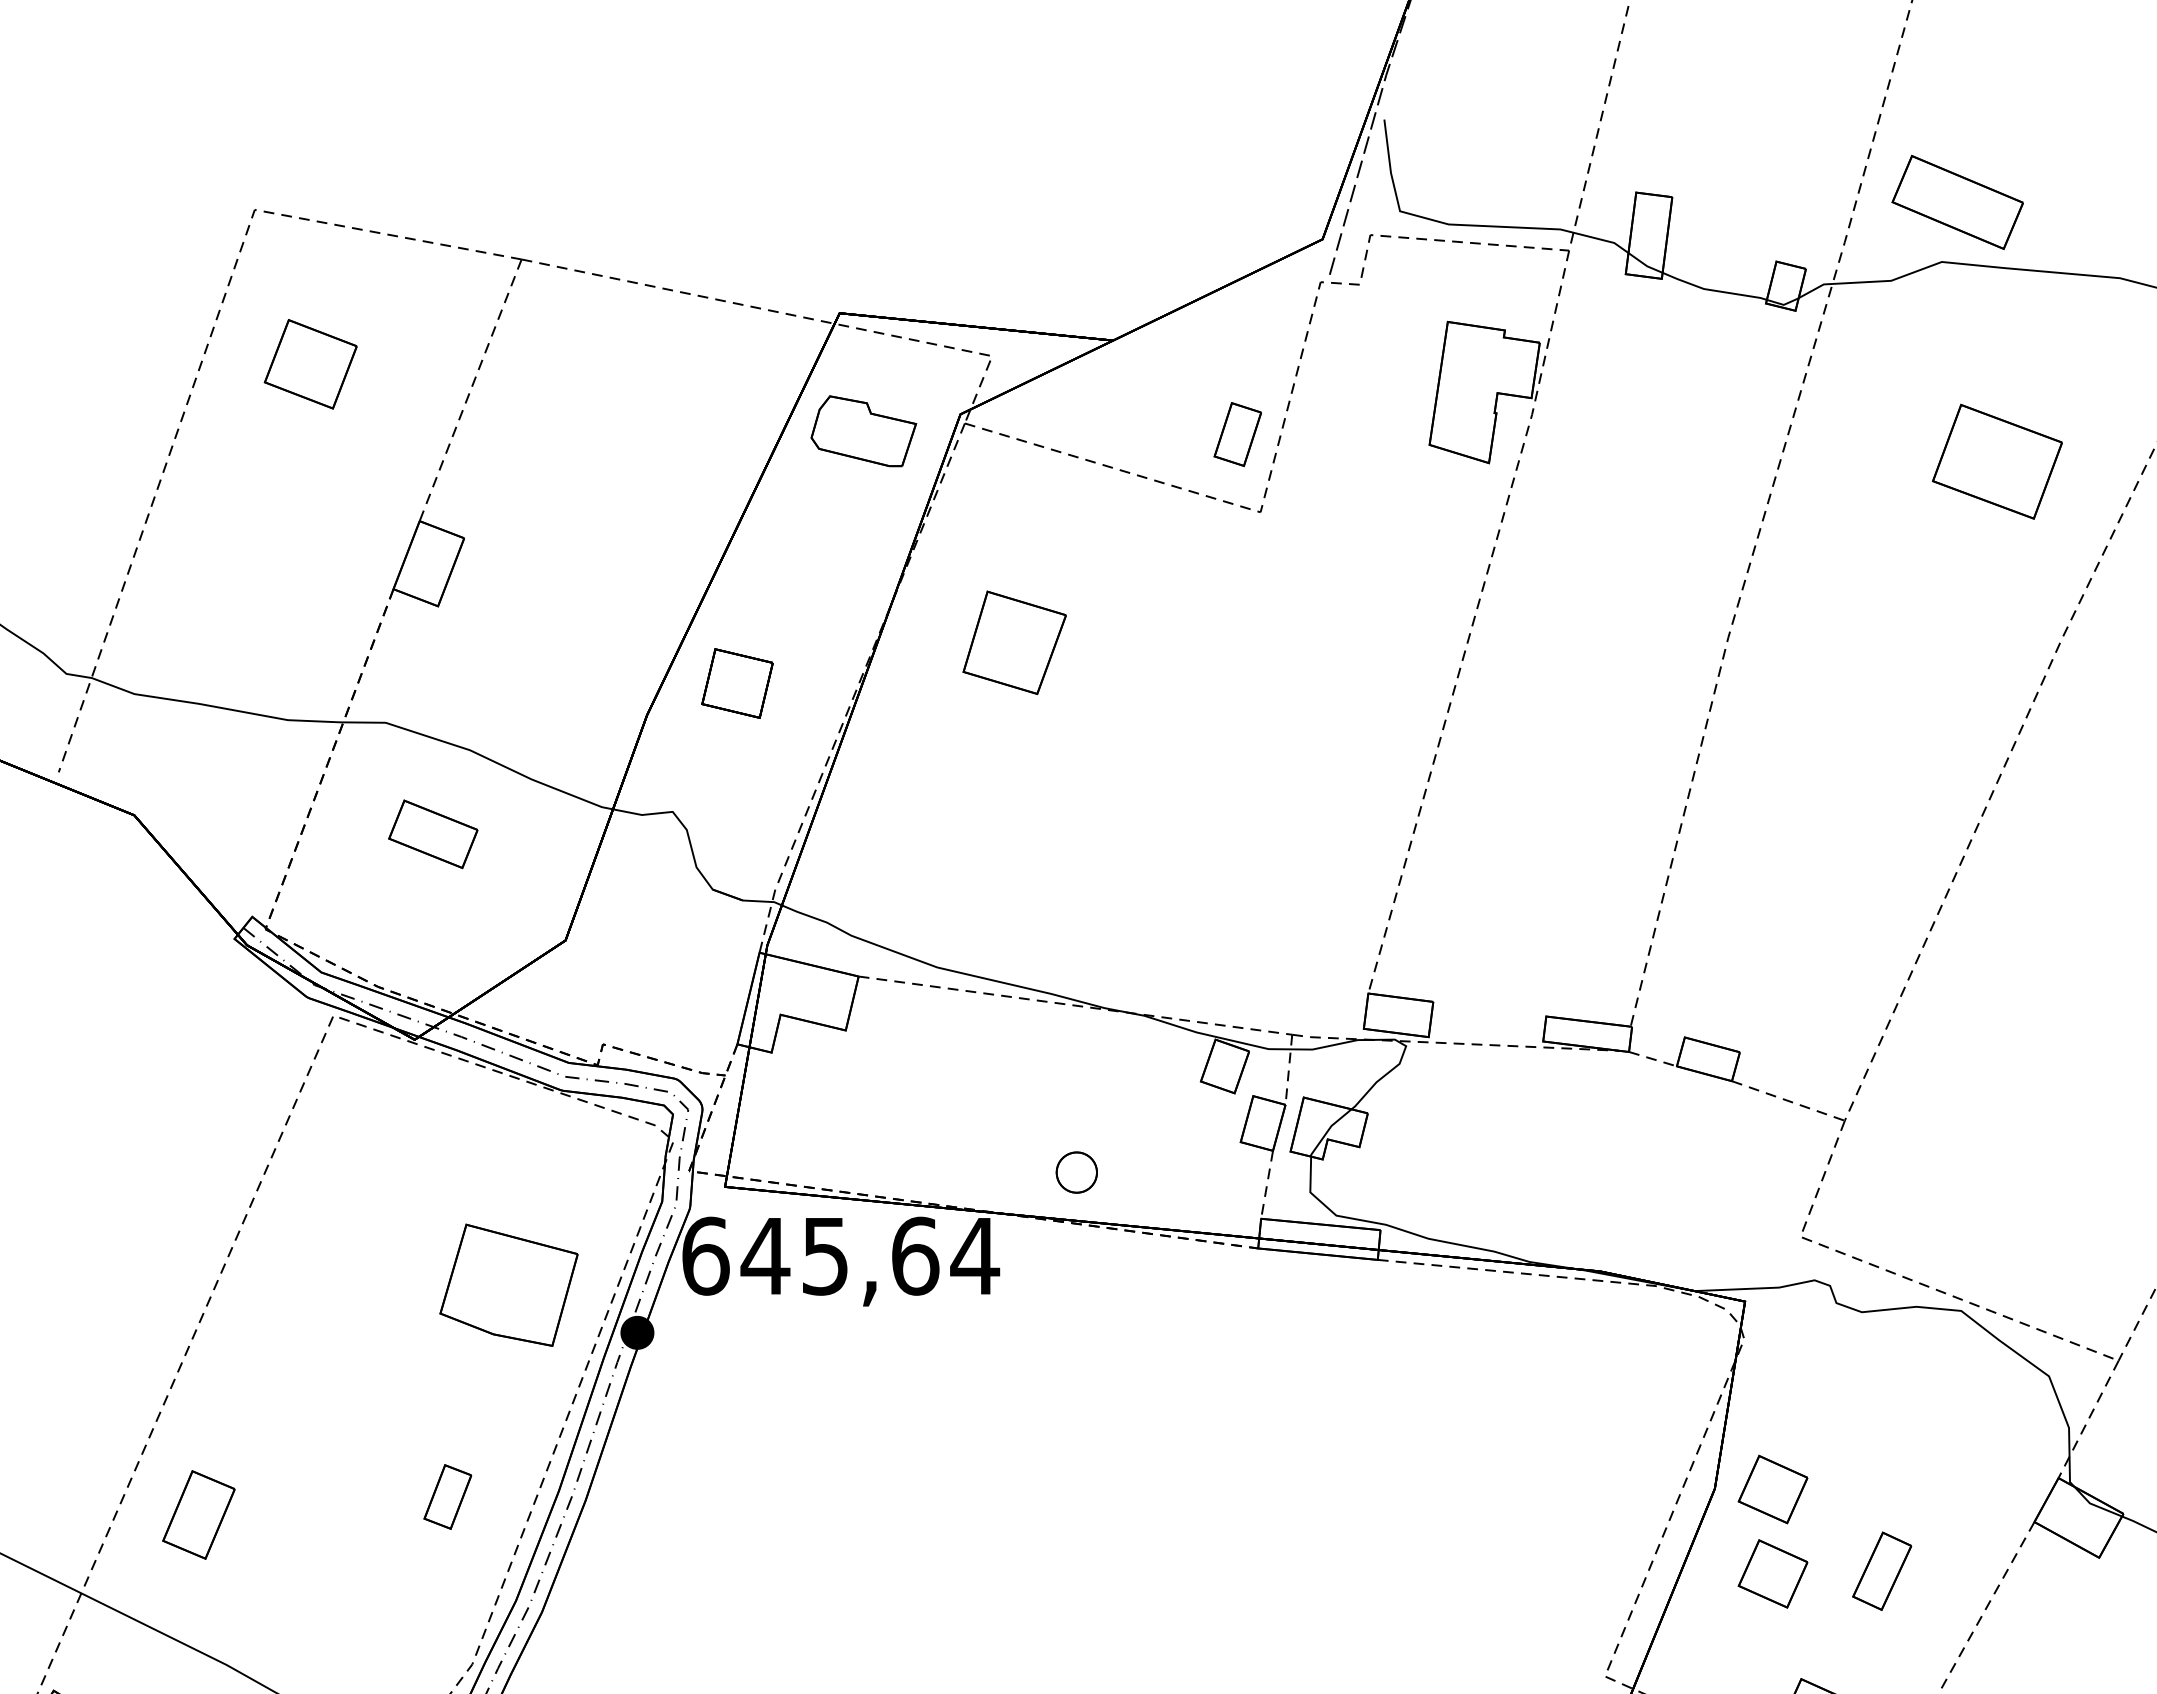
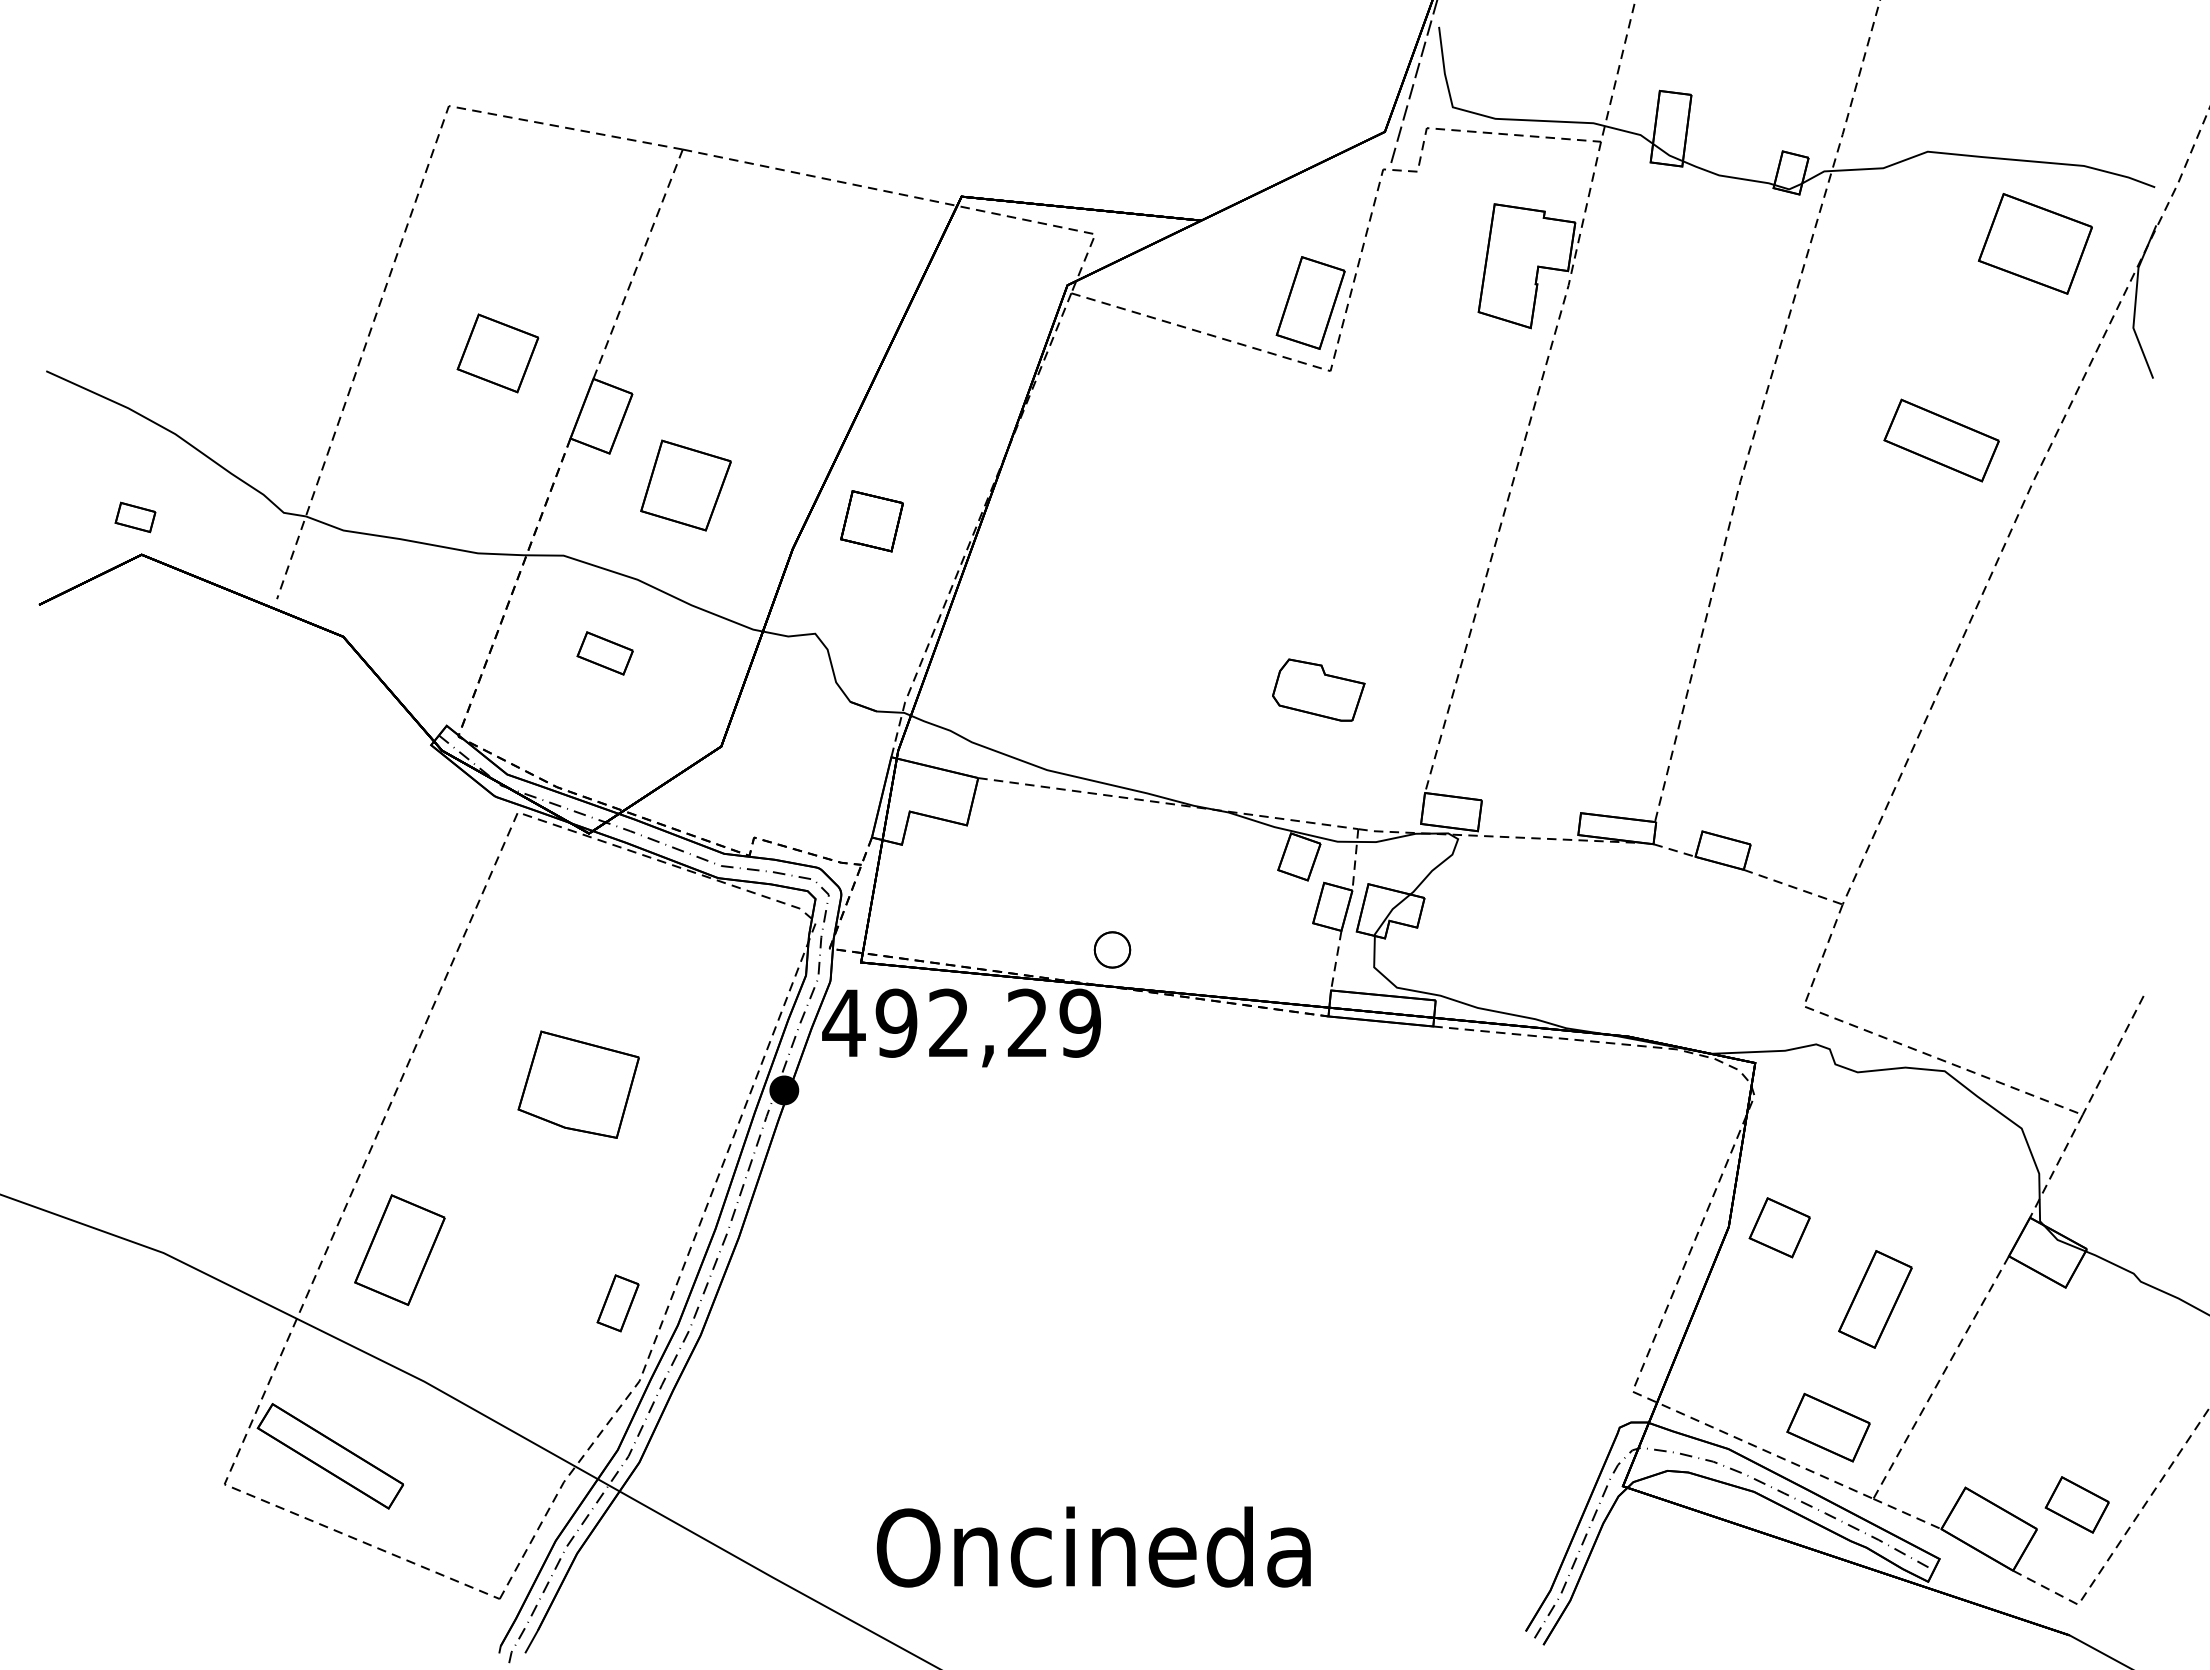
part: (1957, 202) -> (1941, 440), moved
part: (310, 364) -> (497, 353), moved
part: (863, 430) -> (1318, 689), moved
part: (1237, 433) -> (1310, 302), size x1.67
part: (1996, 461) -> (2034, 243), moved
part: (1014, 642) -> (685, 485), moved
part: (432, 834) -> (604, 653), size x0.71
part: (1076, 1172) -> (1112, 949), moved
text: (840, 1255) -> (962, 1022), 645,64 -> 492,29
part: (508, 1285) -> (578, 1084), moved
part: (447, 1497) -> (617, 1303), moved
part: (198, 1514) -> (399, 1249), size x1.43
part: (1882, 1571) -> (1875, 1299), size x1.43
part: (1772, 1573) -> (1779, 1301), removed

